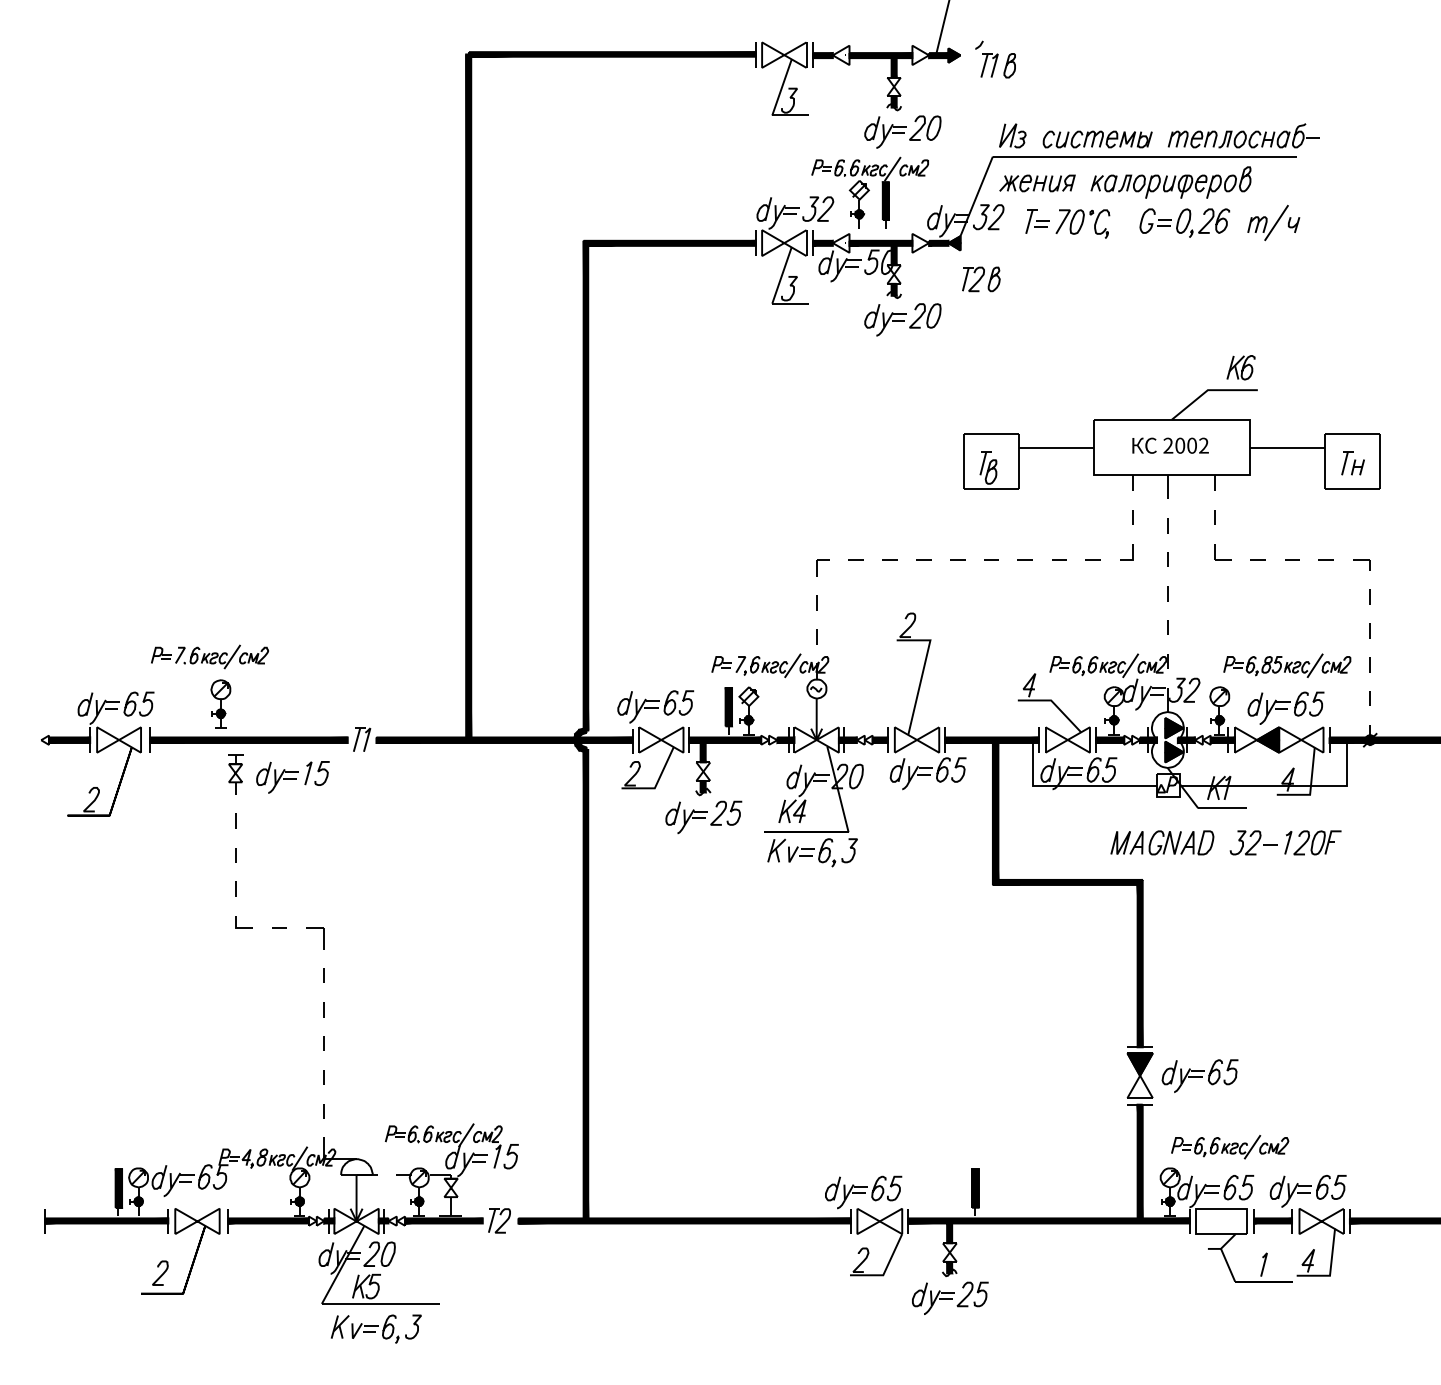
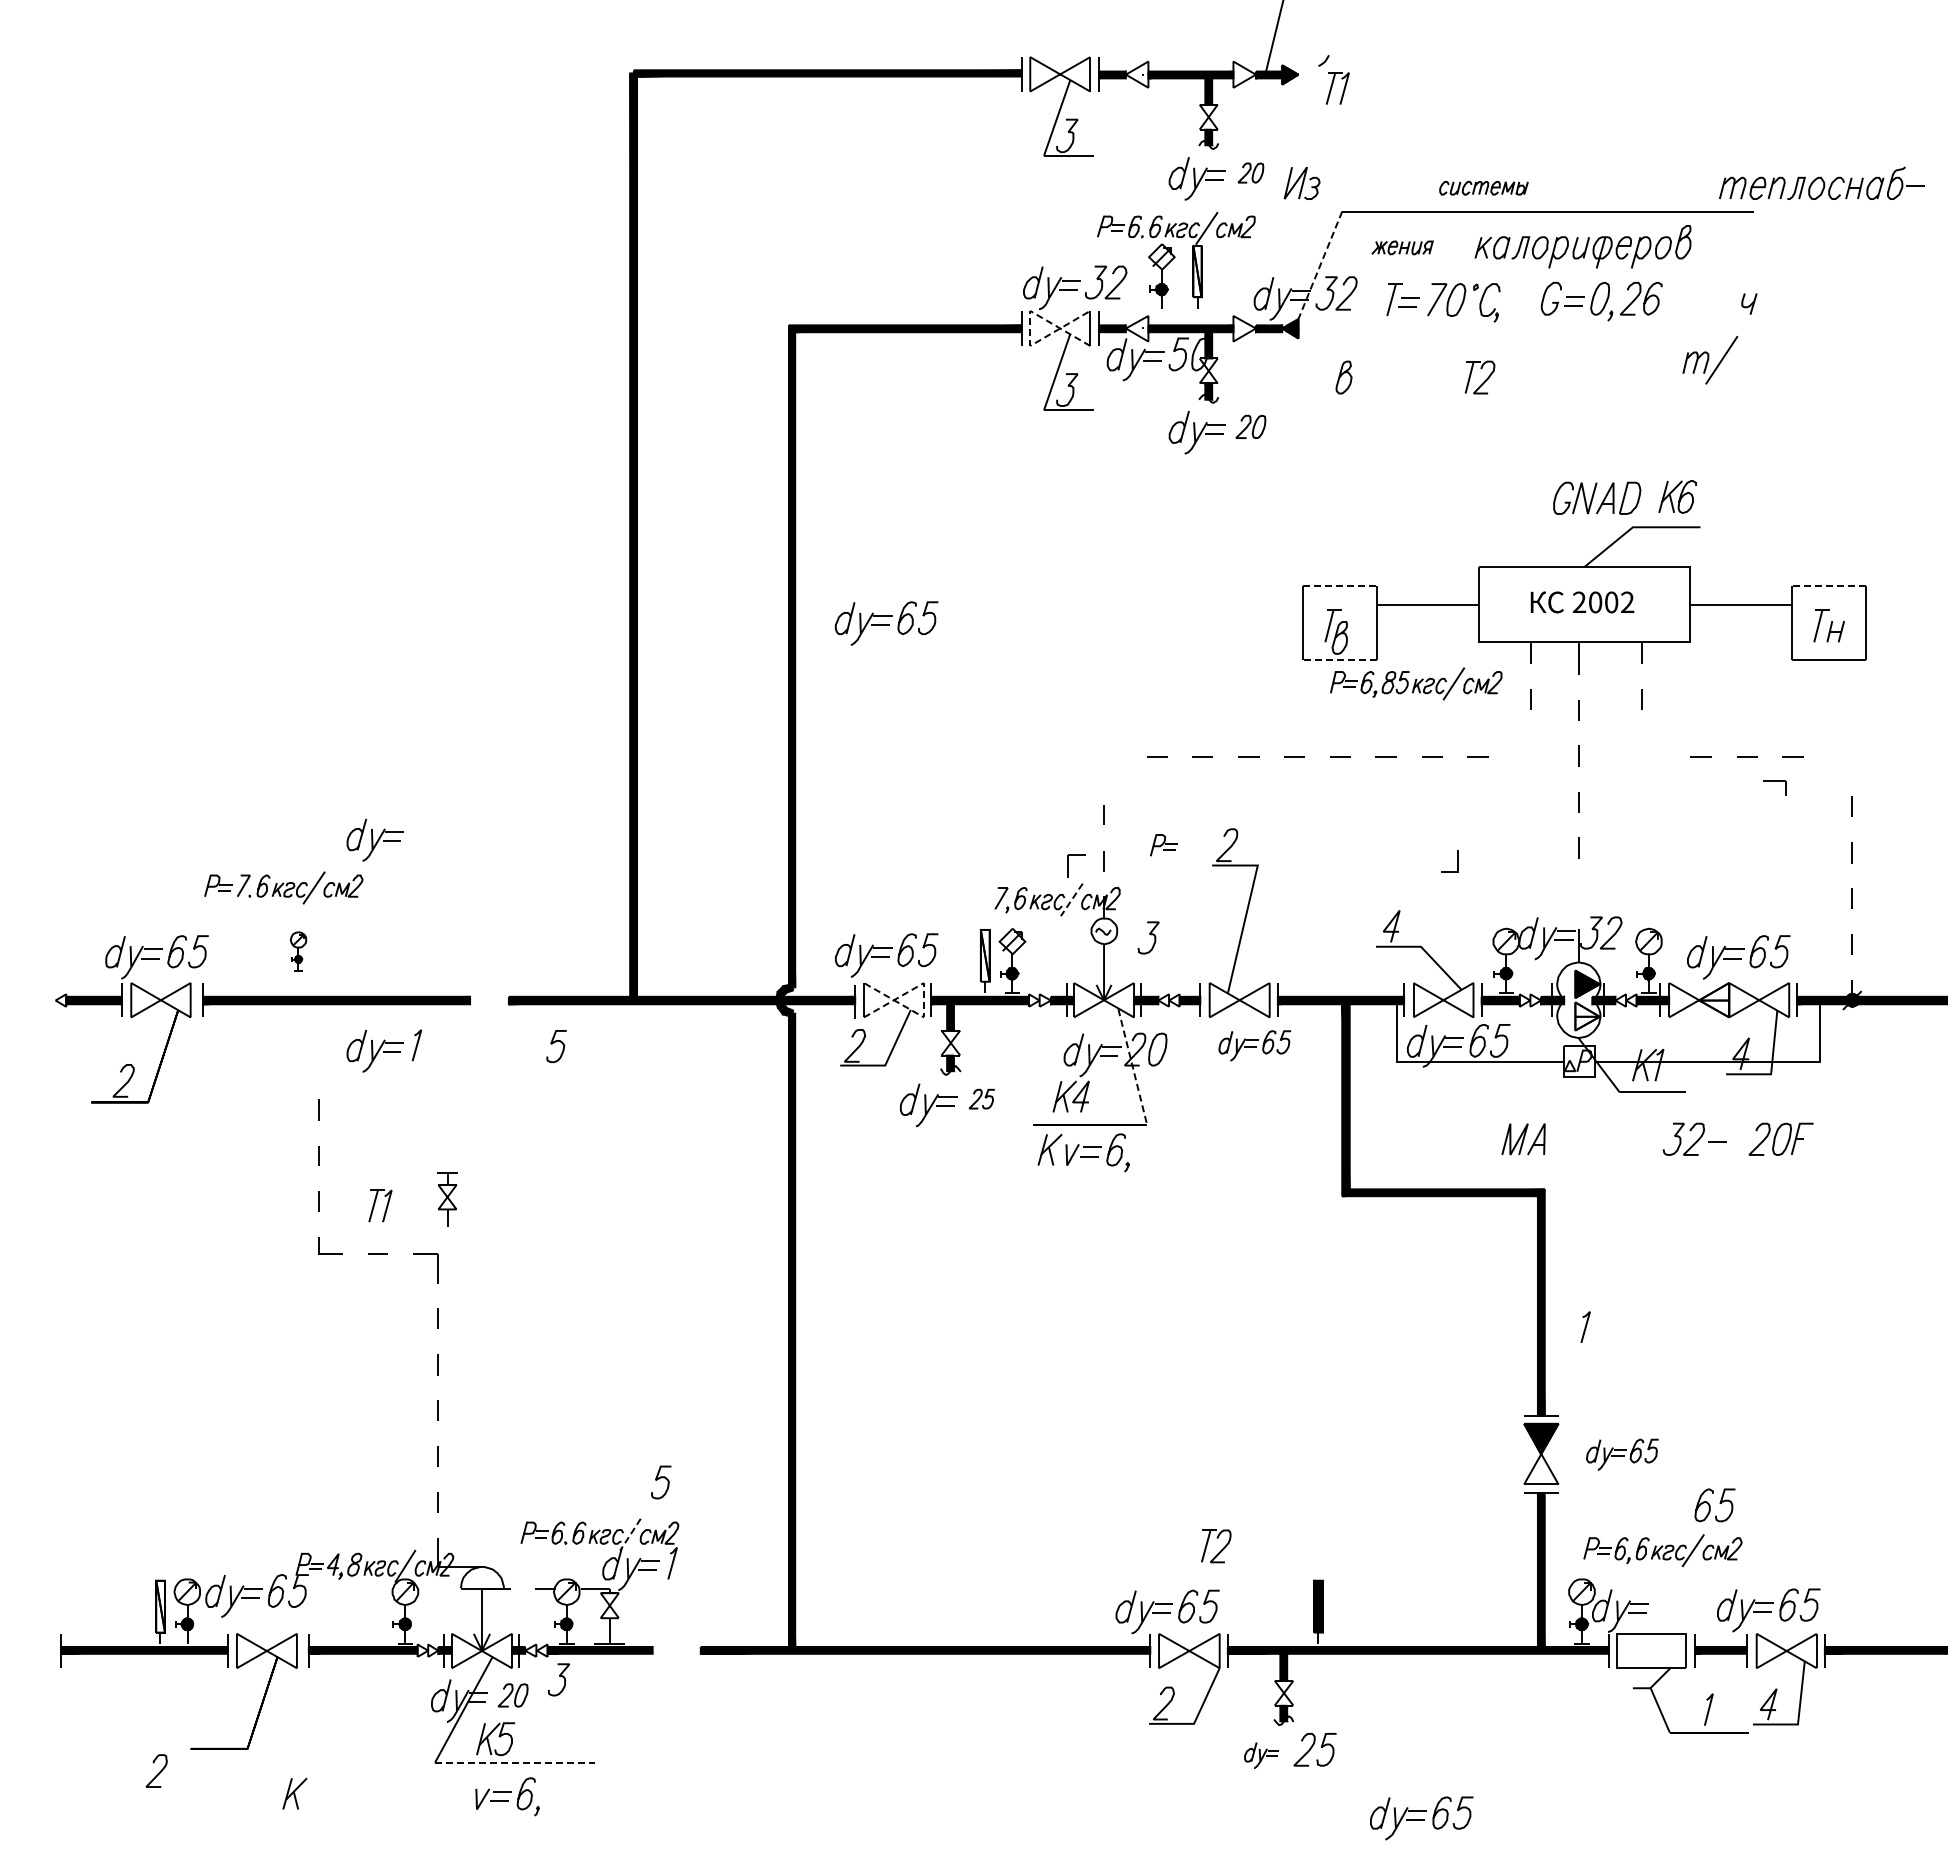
curve: (1008, 64) -> (1363, 86), removed
part: (925, 127) -> (1250, 172), size x0.6
part: (1012, 135) -> (1301, 182), moved
part: (1243, 135) -> (1821, 182), moved
part: (1097, 138) -> (1483, 187), size x0.6
part: (1037, 183) -> (1402, 247), size x0.6
line: (976, 196) -> (1320, 265), solid -> dashed
fill: (885, 200) -> (1197, 271), removed
part: (1268, 223) -> (1710, 360), moved
line: (762, 243) -> (1030, 328), solid -> dashed
part: (973, 279) -> (1479, 377), moved
part: (925, 315) -> (1250, 426), size x0.7
line: (991, 433) -> (1340, 586), solid -> dashed
line: (1352, 433) -> (1828, 586), solid -> dashed
part: (655, 461) -> (886, 623), added
line: (990, 488) -> (1339, 660), solid -> dashed
line: (1132, 552) -> (1457, 861), moved
part: (1223, 559) -> (1653, 756), removed
part: (1361, 564) -> (1774, 787), moved
part: (817, 567) -> (1068, 865), moved
part: (277, 621) -> (374, 839), added
part: (721, 664) -> (1163, 845), moved
line: (792, 665) -> (1071, 899), solid -> dashed
part: (1109, 665) -> (1499, 899), removed
part: (1287, 665) -> (1416, 683), moved
part: (220, 703) -> (298, 951), size x0.6
fill: (728, 706) -> (984, 955), removed
part: (362, 739) -> (380, 1205), moved
line: (683, 740) -> (923, 1000), solid -> dashed
fill: (1268, 740) -> (1714, 1000), removed
fill: (1174, 752) -> (1587, 1016), removed
curve: (320, 771) -> (554, 1043), moved
part: (927, 773) -> (1254, 1045), size x0.7
part: (235, 774) -> (447, 1199), moved
line: (837, 789) -> (1132, 1067), solid -> dashed
part: (726, 812) -> (981, 1098), size x0.6
part: (1181, 842) -> (1597, 497), moved
line: (1288, 842) -> (1585, 1326), moved
curve: (851, 848) -> (1150, 935), moved
part: (1200, 1076) -> (1622, 1454), size x0.7
line: (466, 1135) -> (630, 1534), solid -> dashed
curve: (510, 1154) -> (659, 1479), moved
part: (1238, 1187) -> (1714, 1505), moved
fill: (118, 1188) -> (160, 1606), removed
part: (499, 1221) -> (1216, 1546), moved
part: (379, 1254) -> (512, 1695), size x0.7
curve: (161, 1274) -> (158, 1772), moved
part: (933, 1298) -> (1261, 1755), size x0.6
line: (380, 1303) -> (514, 1762), solid -> dashed
curve: (413, 1324) -> (559, 1676), moved
part: (339, 1326) -> (294, 1793), moved
part: (1051, 1345) -> (1421, 1818), added

